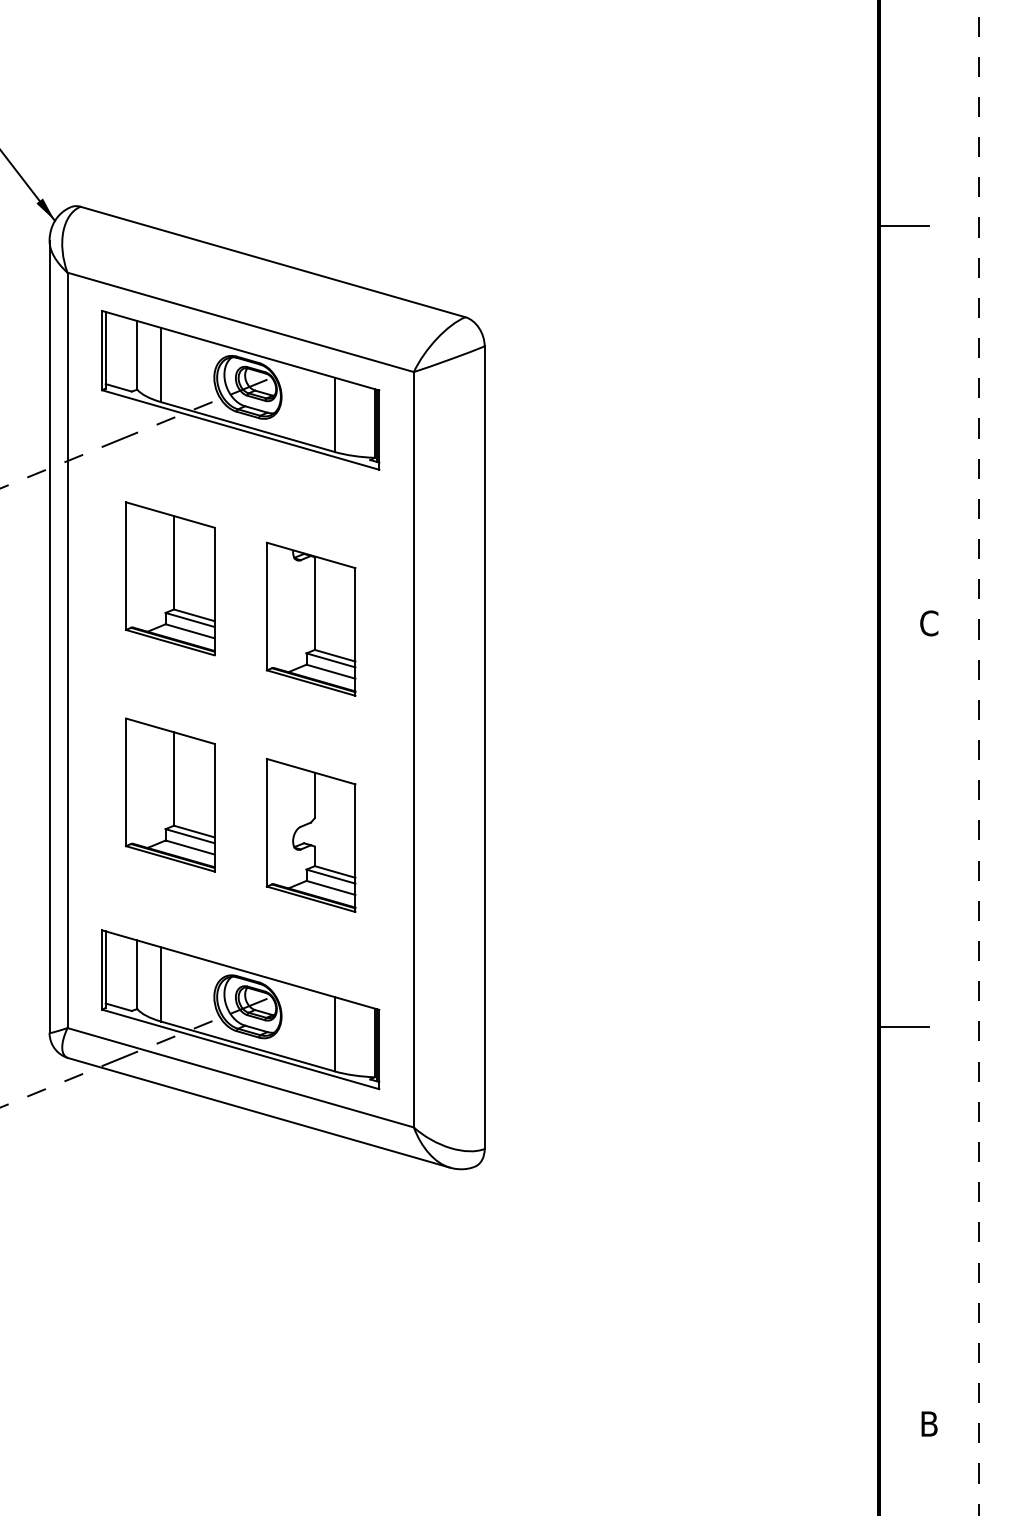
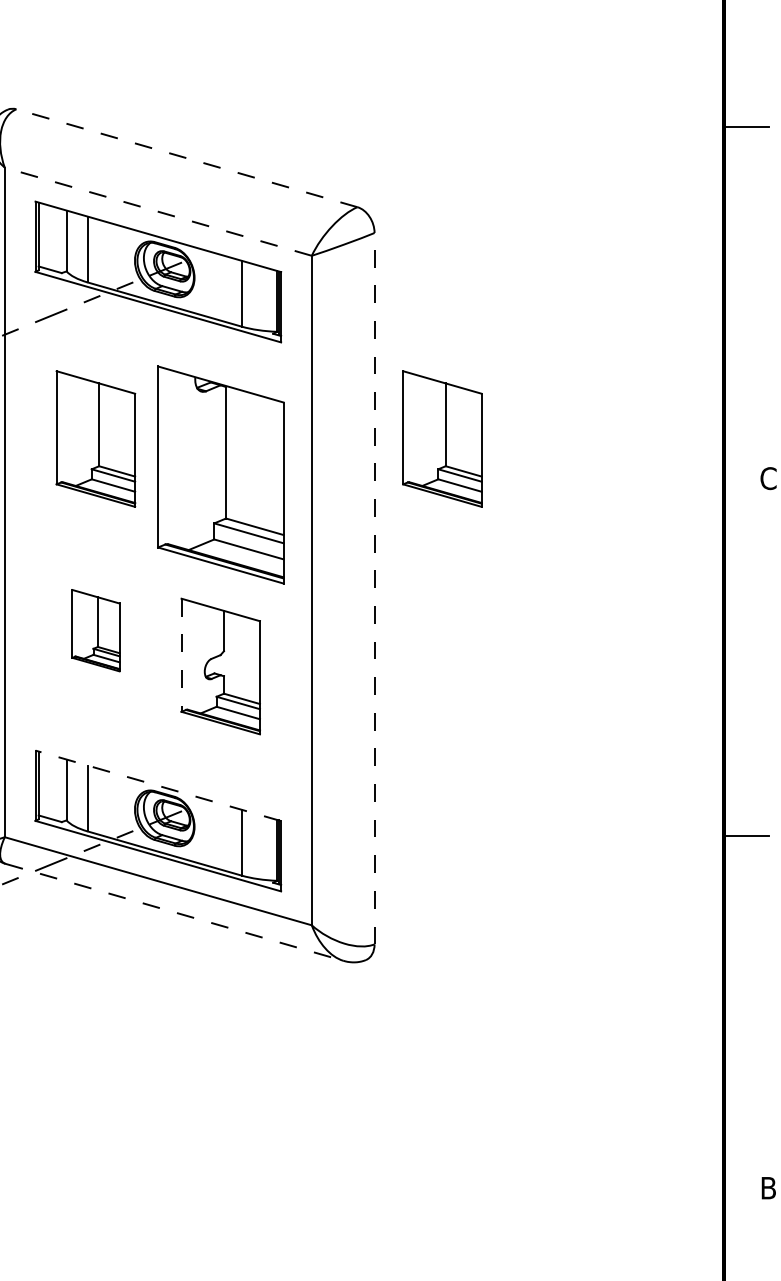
line: (272, 261) -> (186, 157), solid -> dashed
line: (240, 322) -> (158, 211), solid -> dashed
part: (561, 578) -> (442, 438), added
part: (310, 618) -> (220, 474), size x1.6
line: (484, 747) -> (374, 588), solid -> dashed
part: (170, 794) -> (96, 630), size x0.6
line: (266, 822) -> (181, 655), solid -> dashed
line: (240, 969) -> (158, 785), solid -> dashed
line: (259, 1113) -> (174, 912), solid -> dashed

